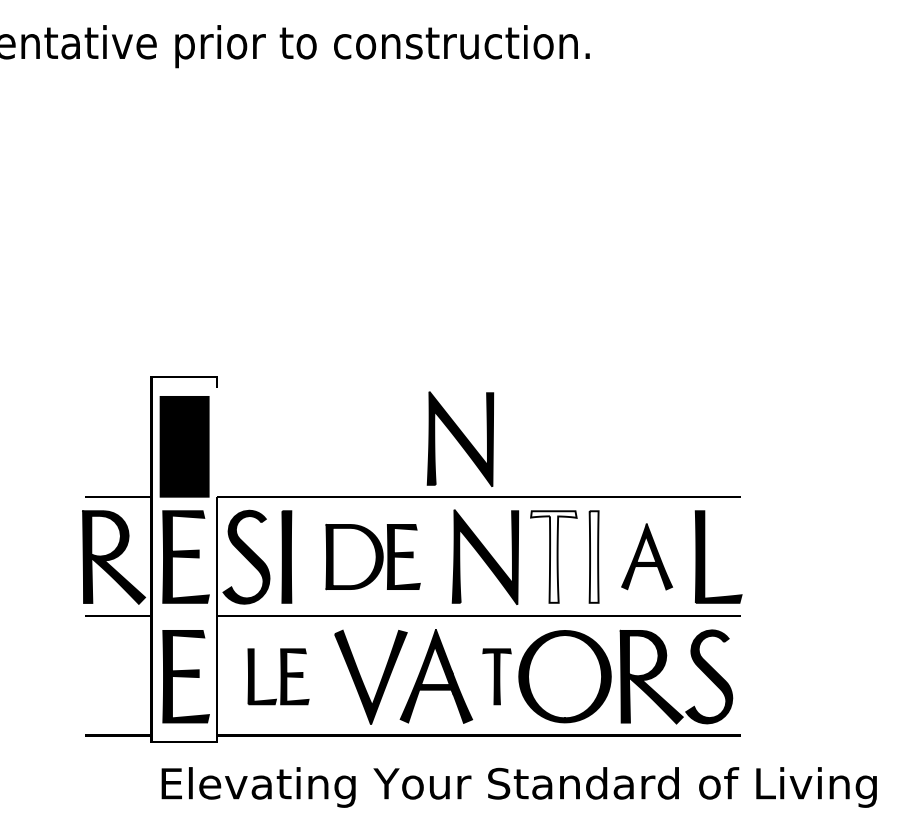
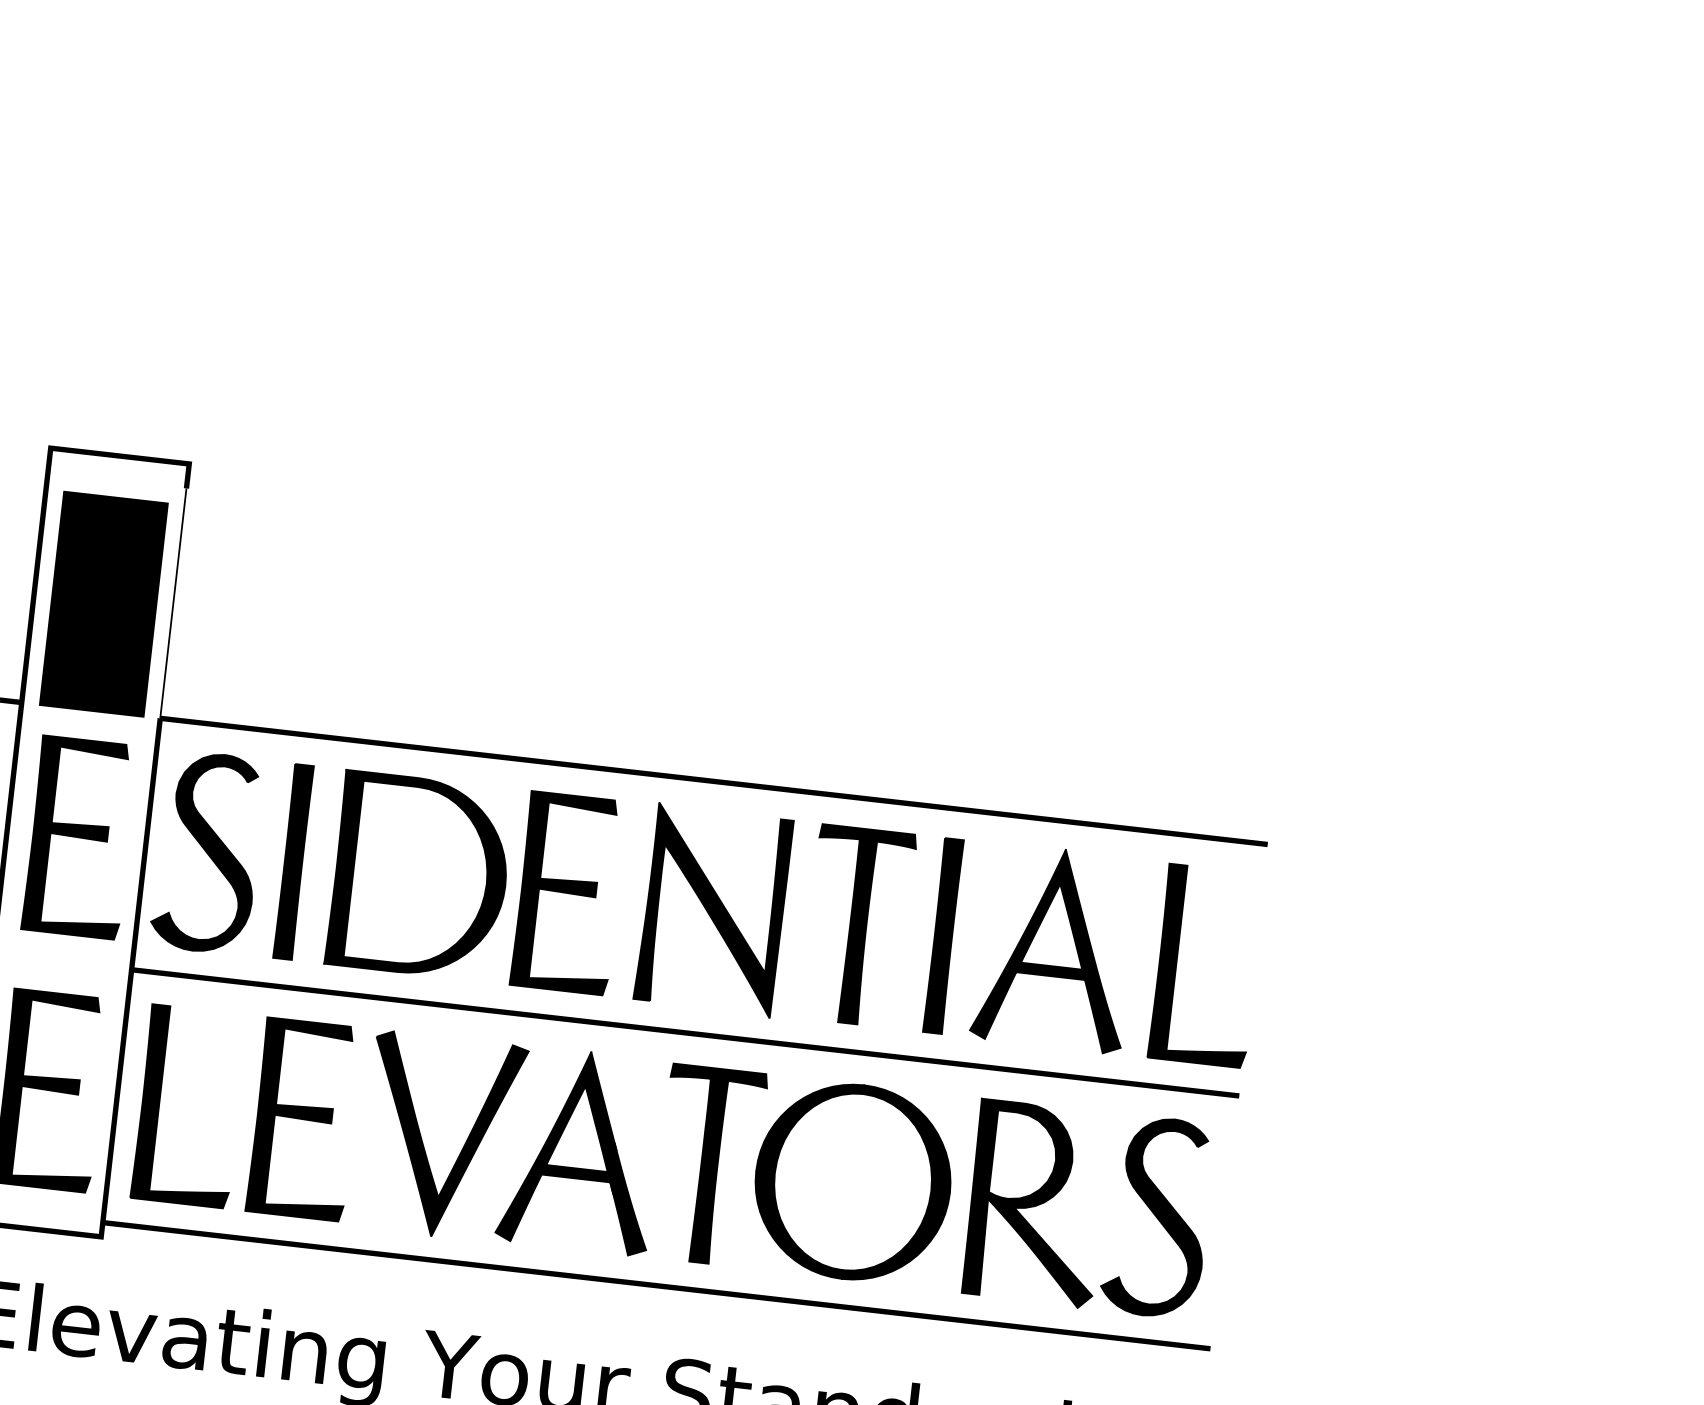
part: (460, 438) -> (689, 653), removed
part: (372, 556) -> (474, 881), size x1.43
fill: (553, 556) -> (857, 925), added
fill: (593, 556) -> (942, 934), added
part: (646, 556) -> (1054, 947), size x1.43
part: (278, 676) -> (247, 1112), size x1.67
part: (496, 676) -> (708, 1165), size x1.67

